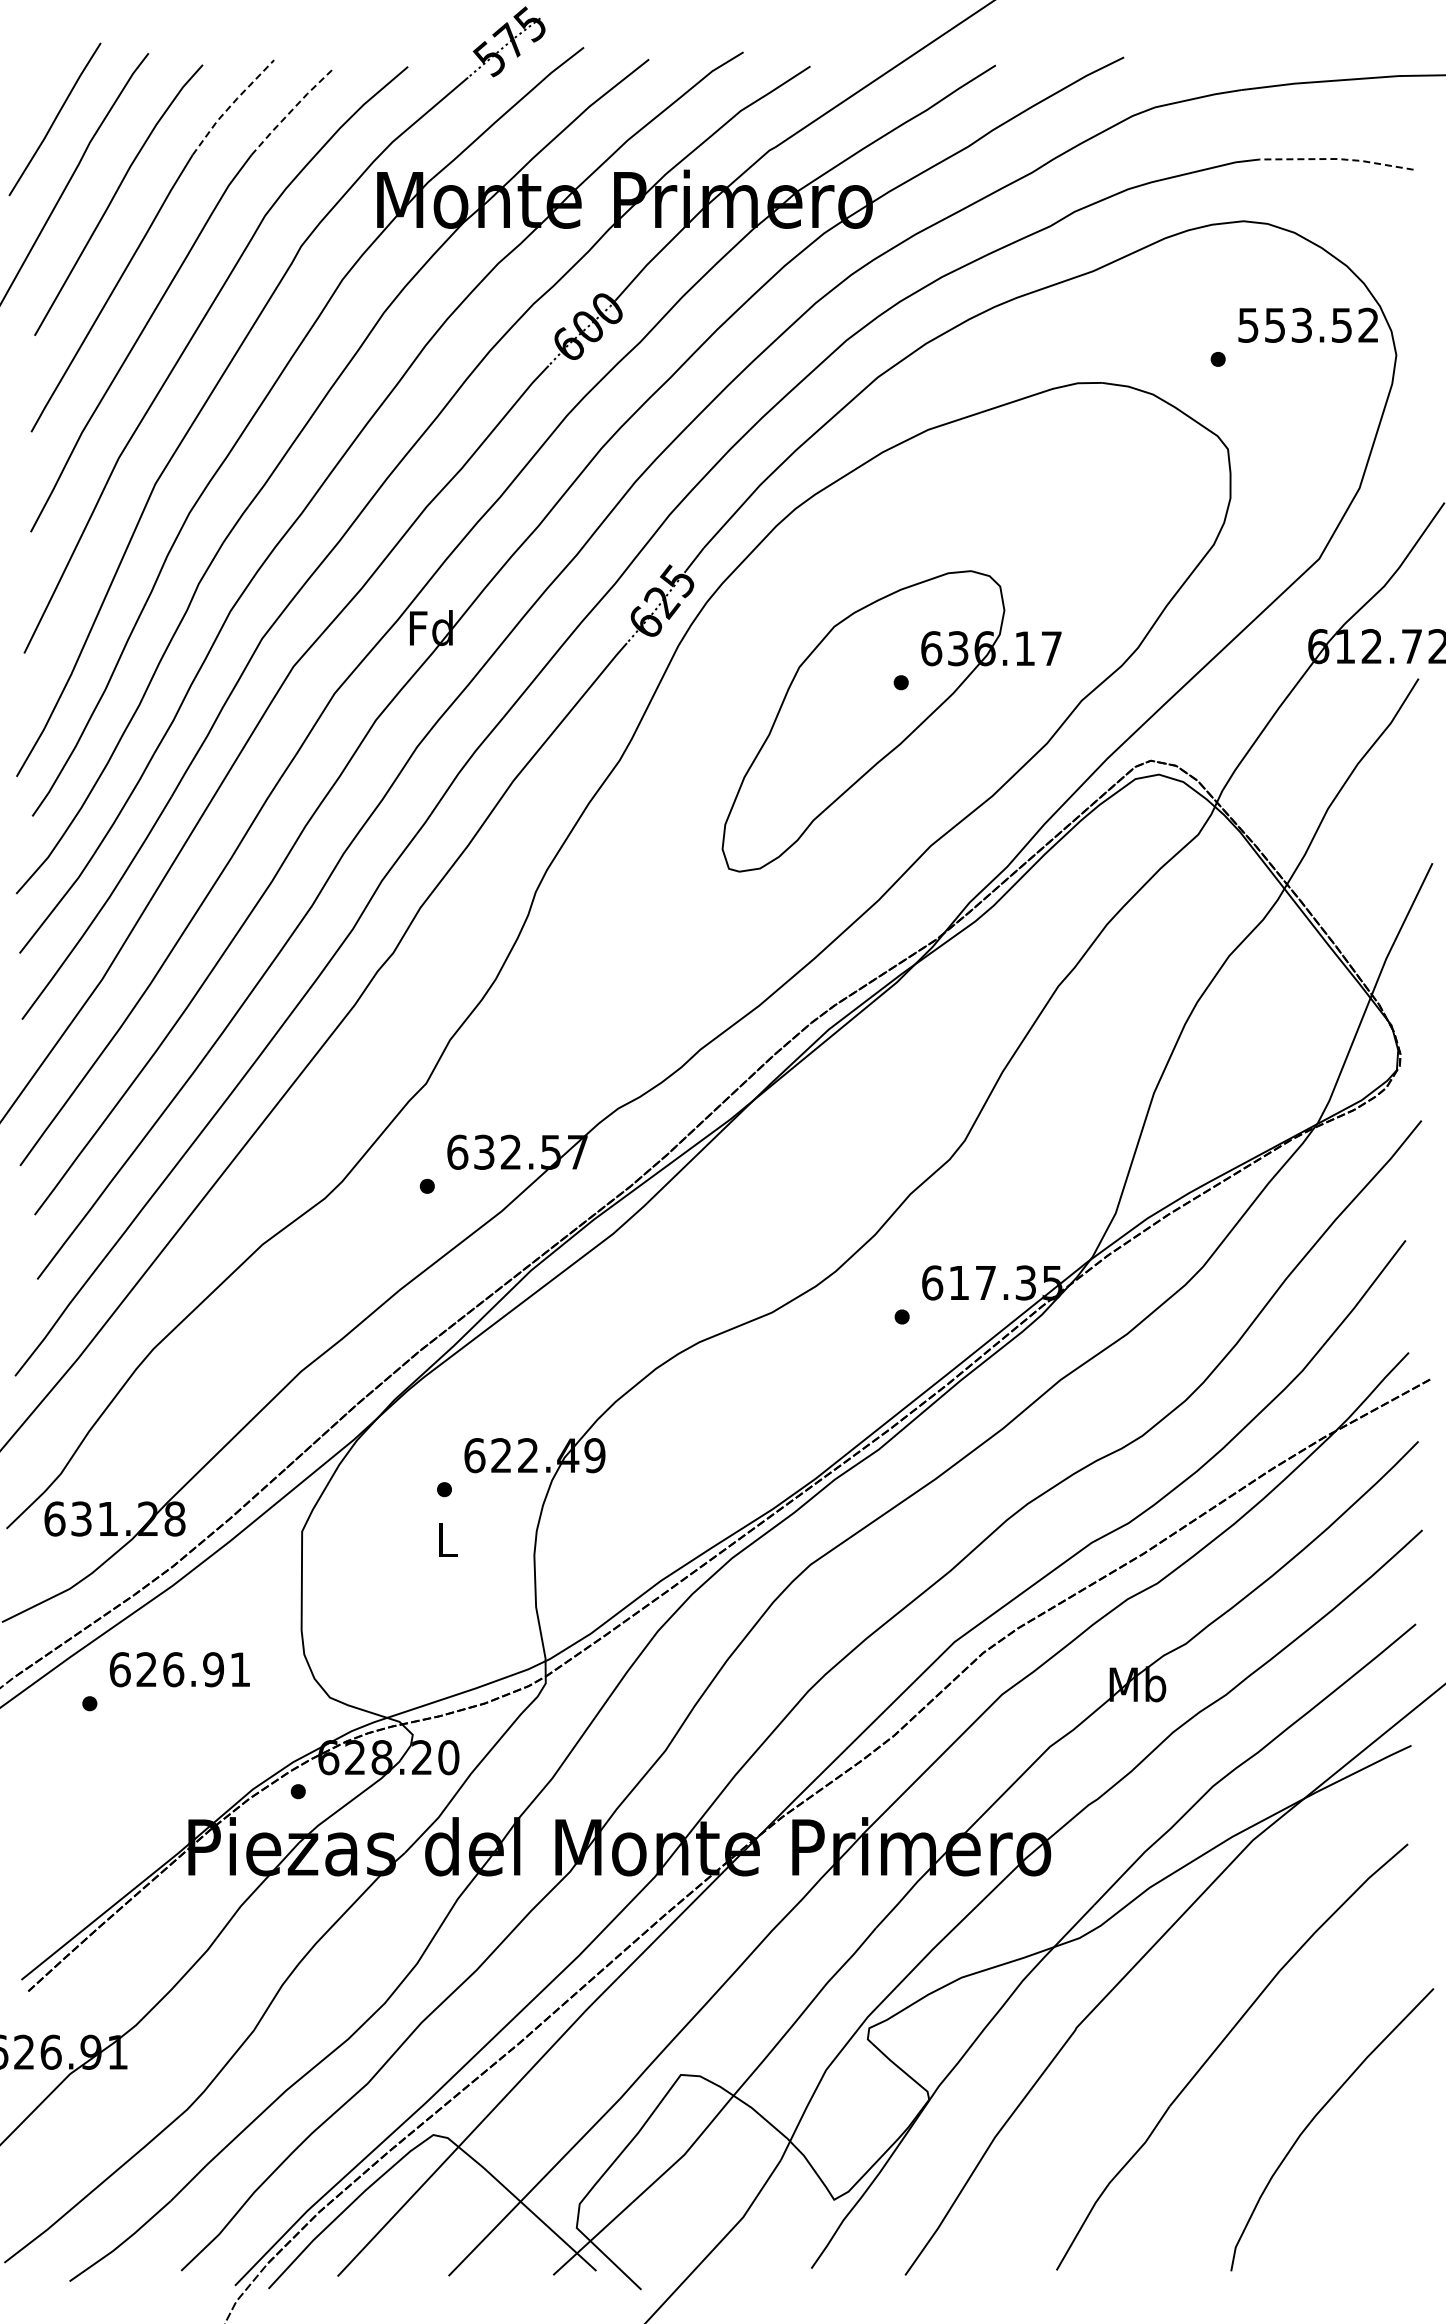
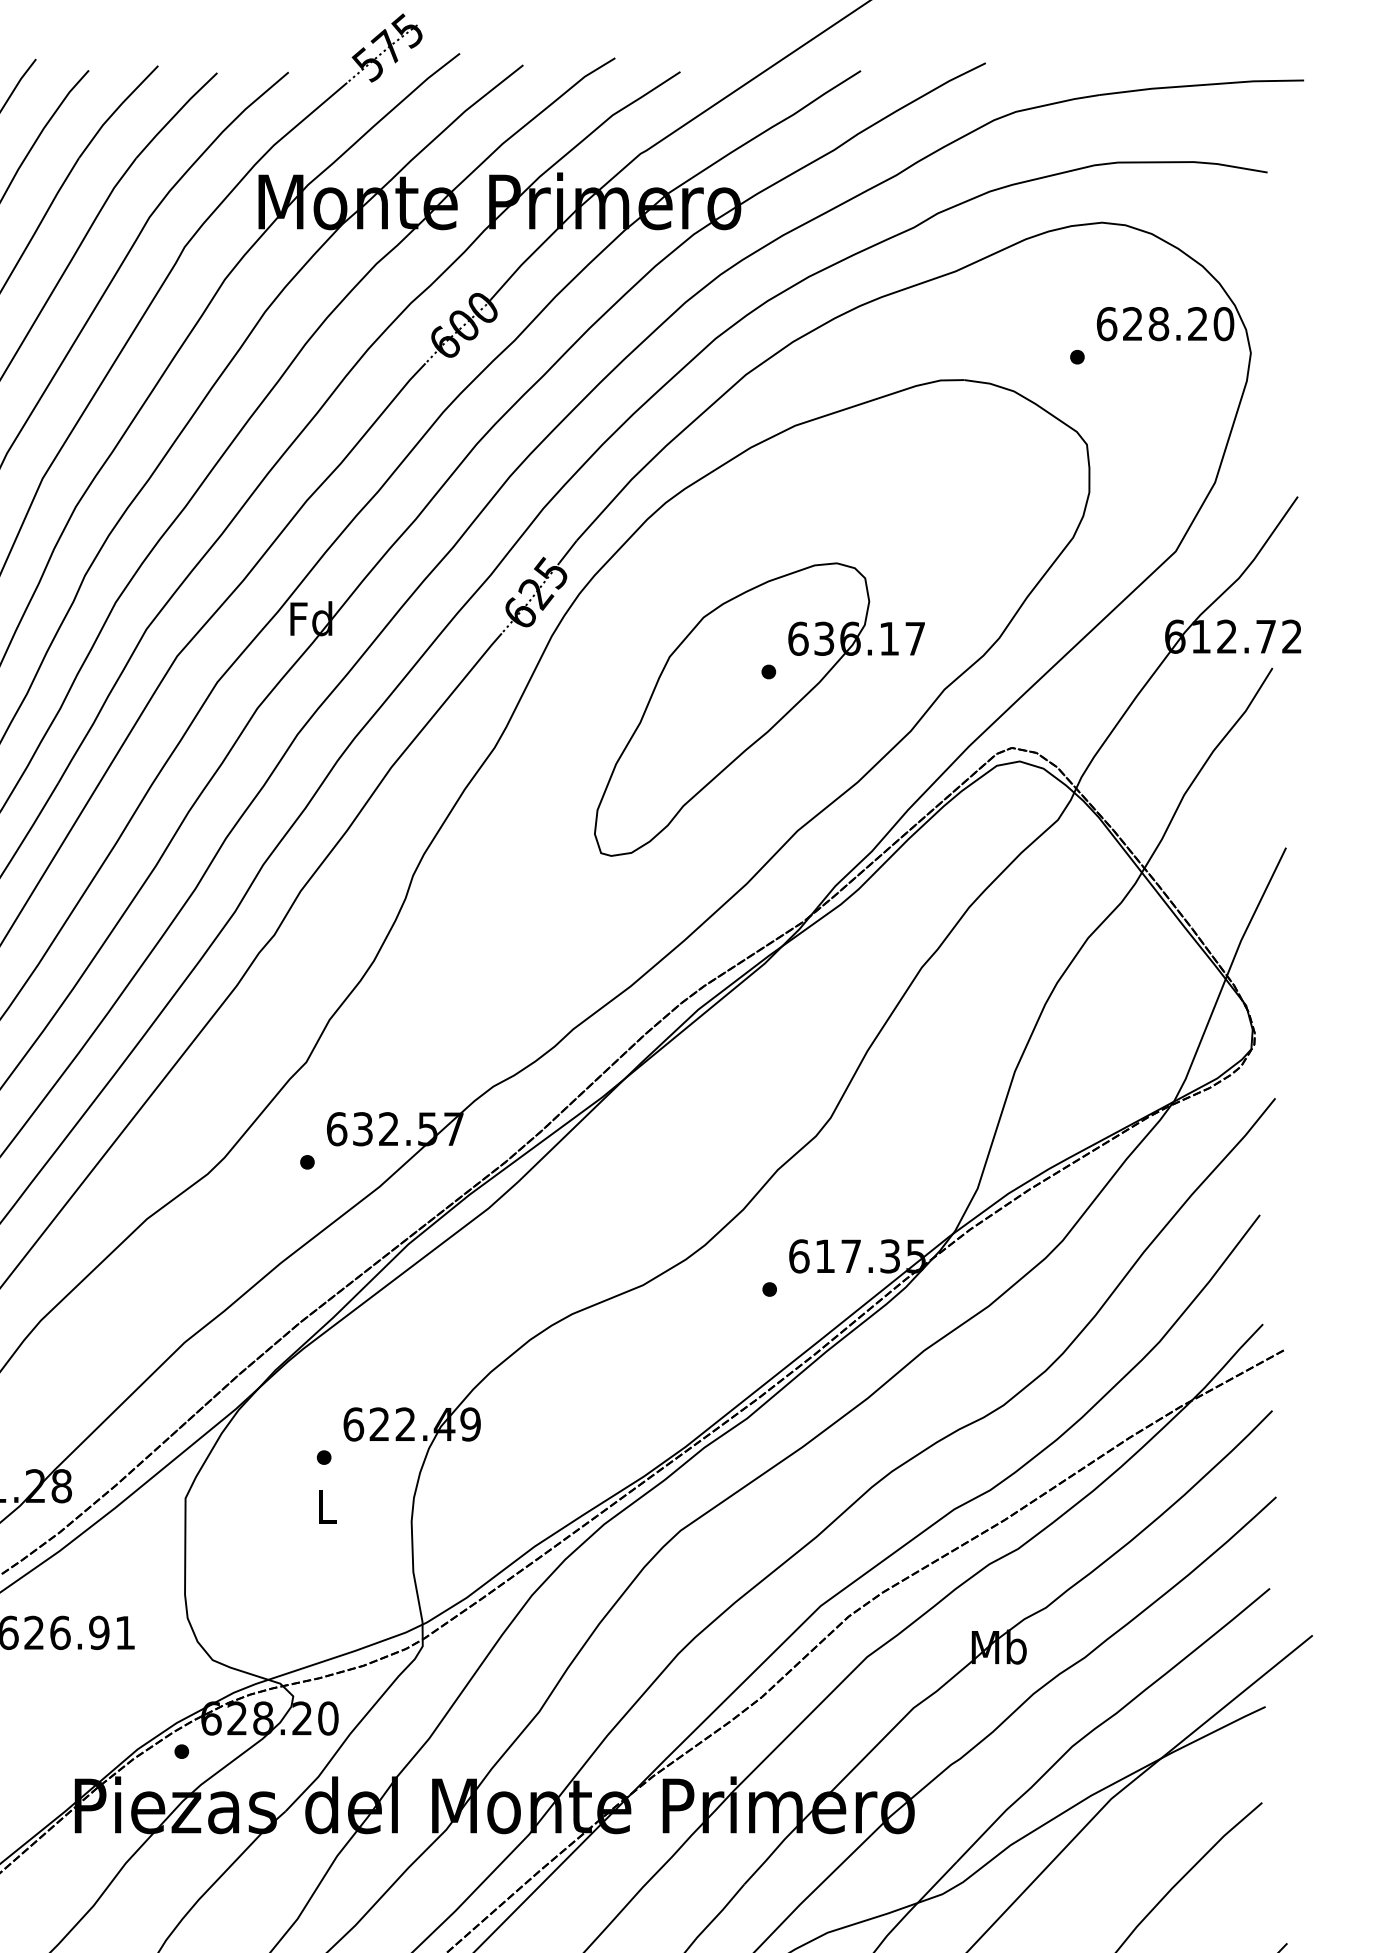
line: (231, 105) -> (116, 110), dashed -> solid
line: (292, 109) -> (176, 113), dashed -> solid
line: (1337, 159) -> (1193, 162), dashed -> solid
text: (1308, 324) -> (1165, 323), 553.52 -> 628.20

